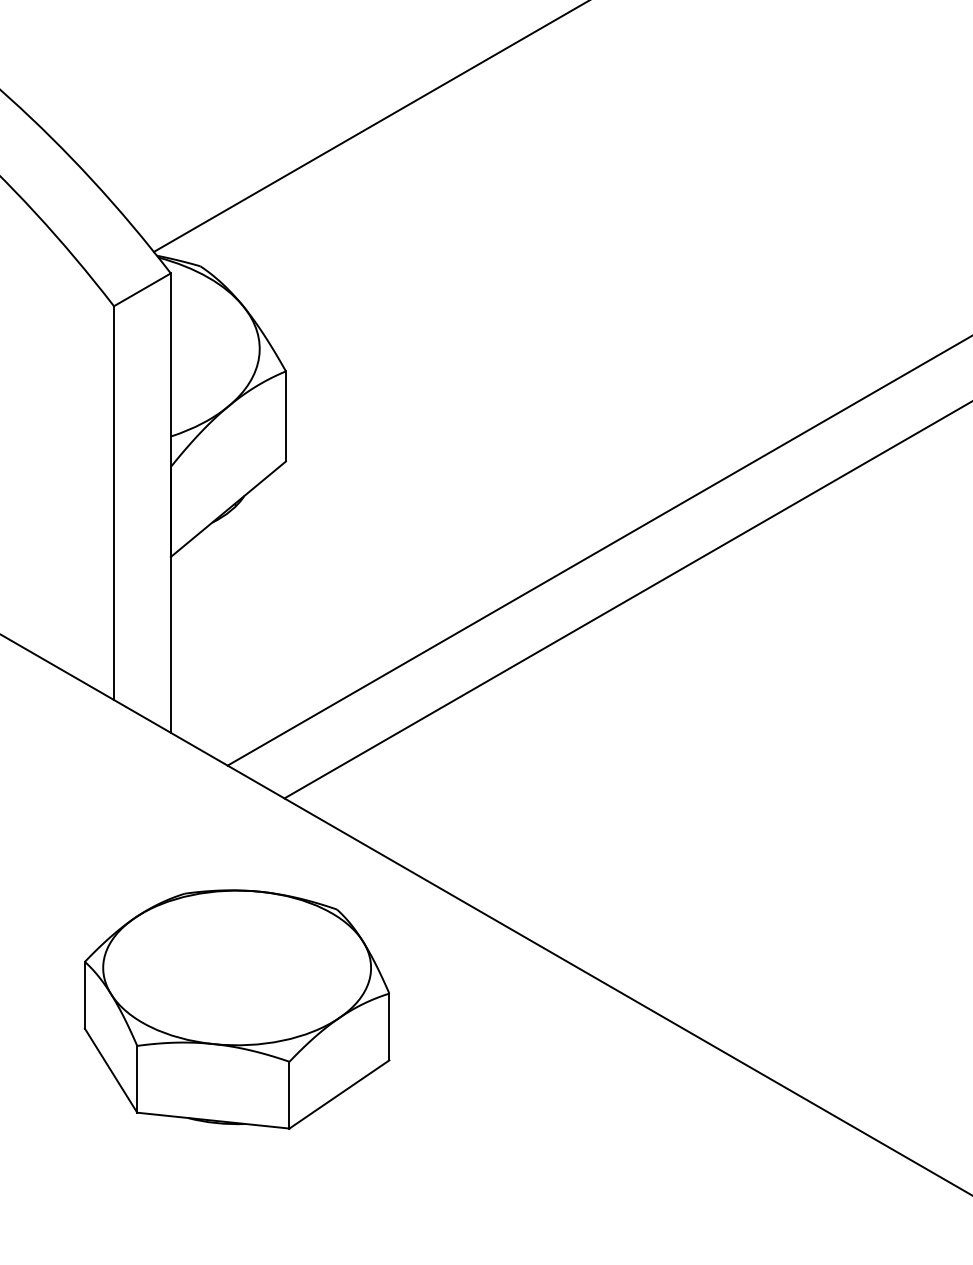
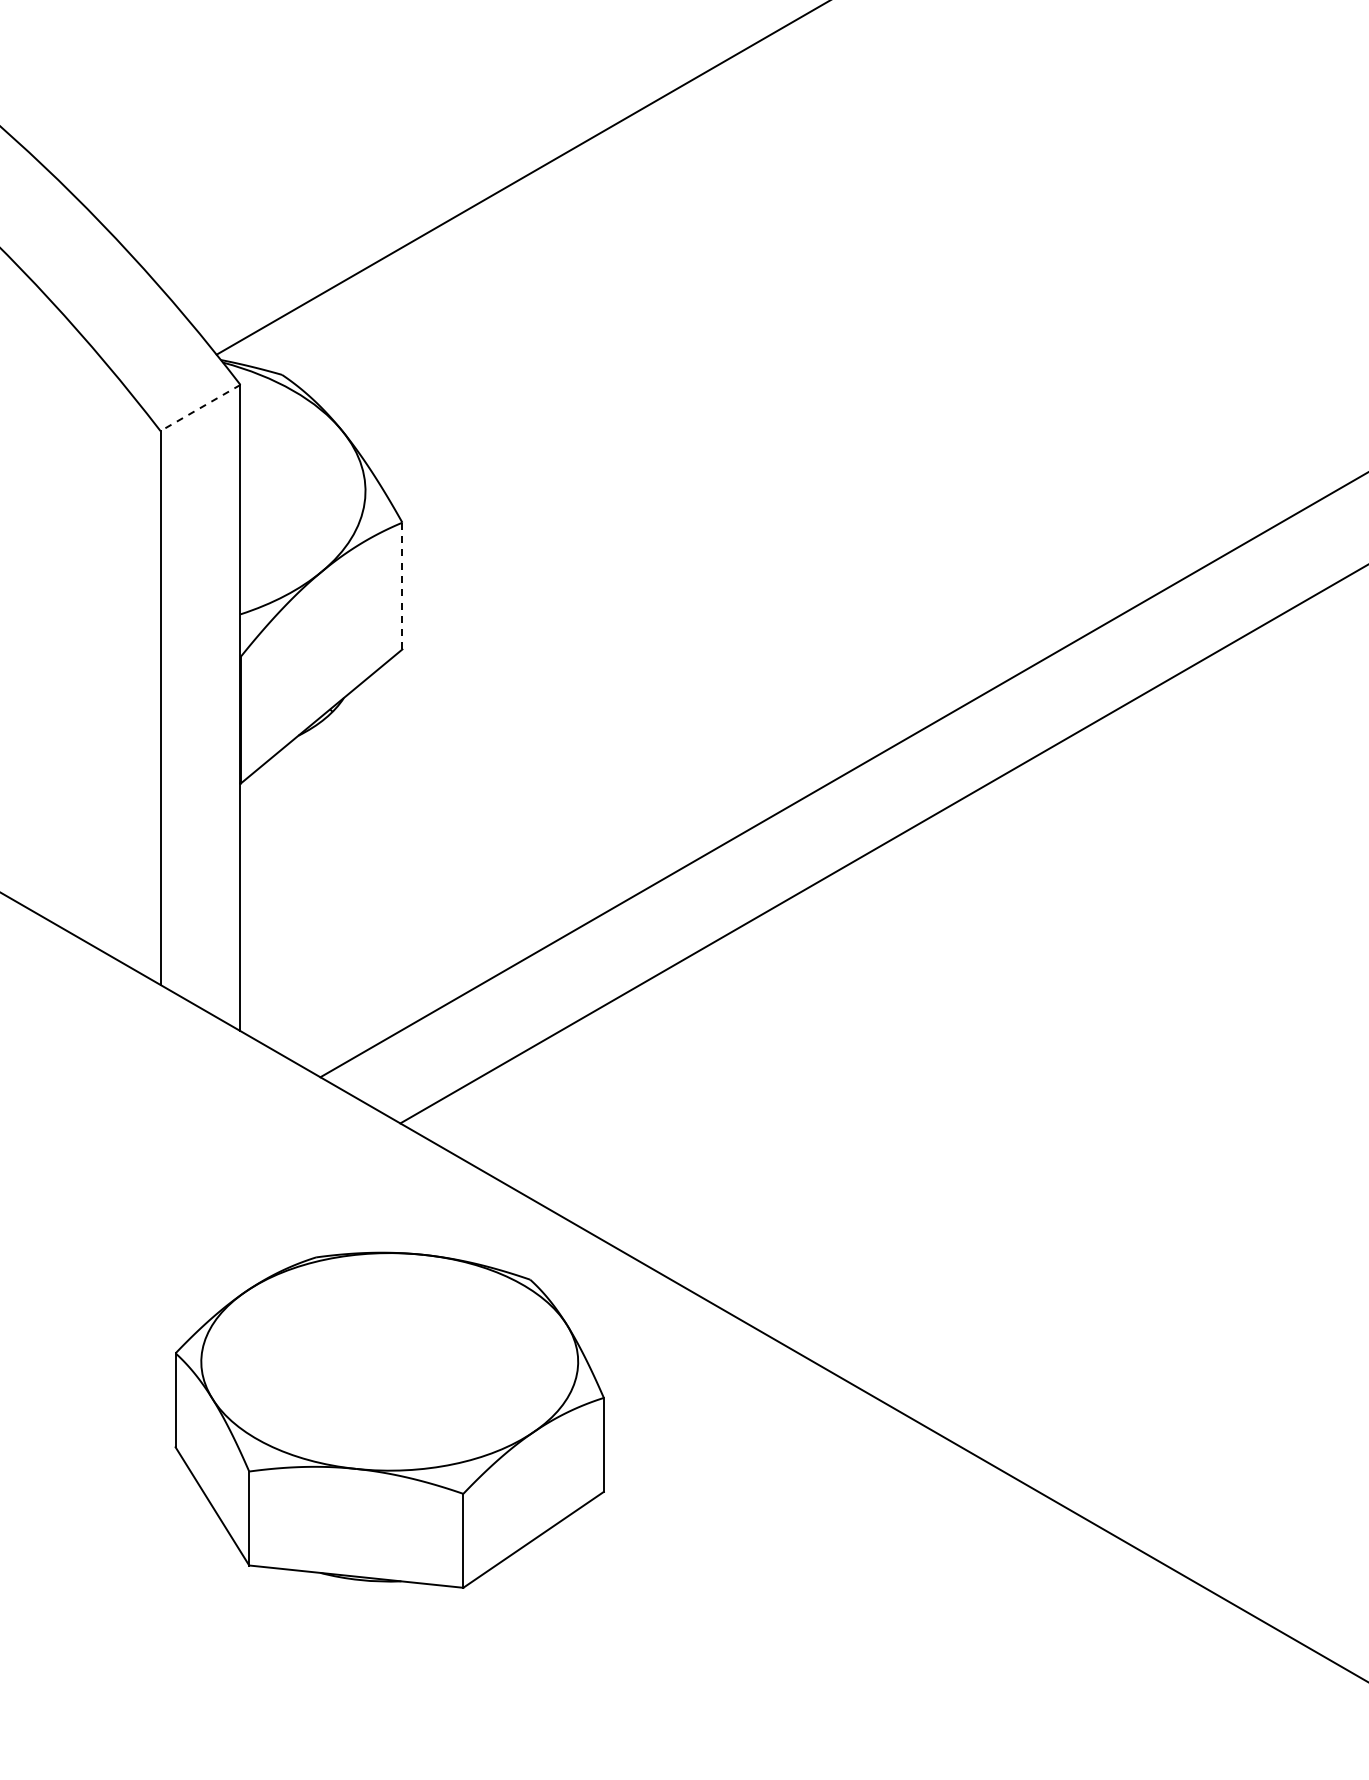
line: (142, 290) -> (200, 408), solid -> dashed
line: (286, 416) -> (402, 585), solid -> dashed
part: (236, 1008) -> (389, 1419), moved

